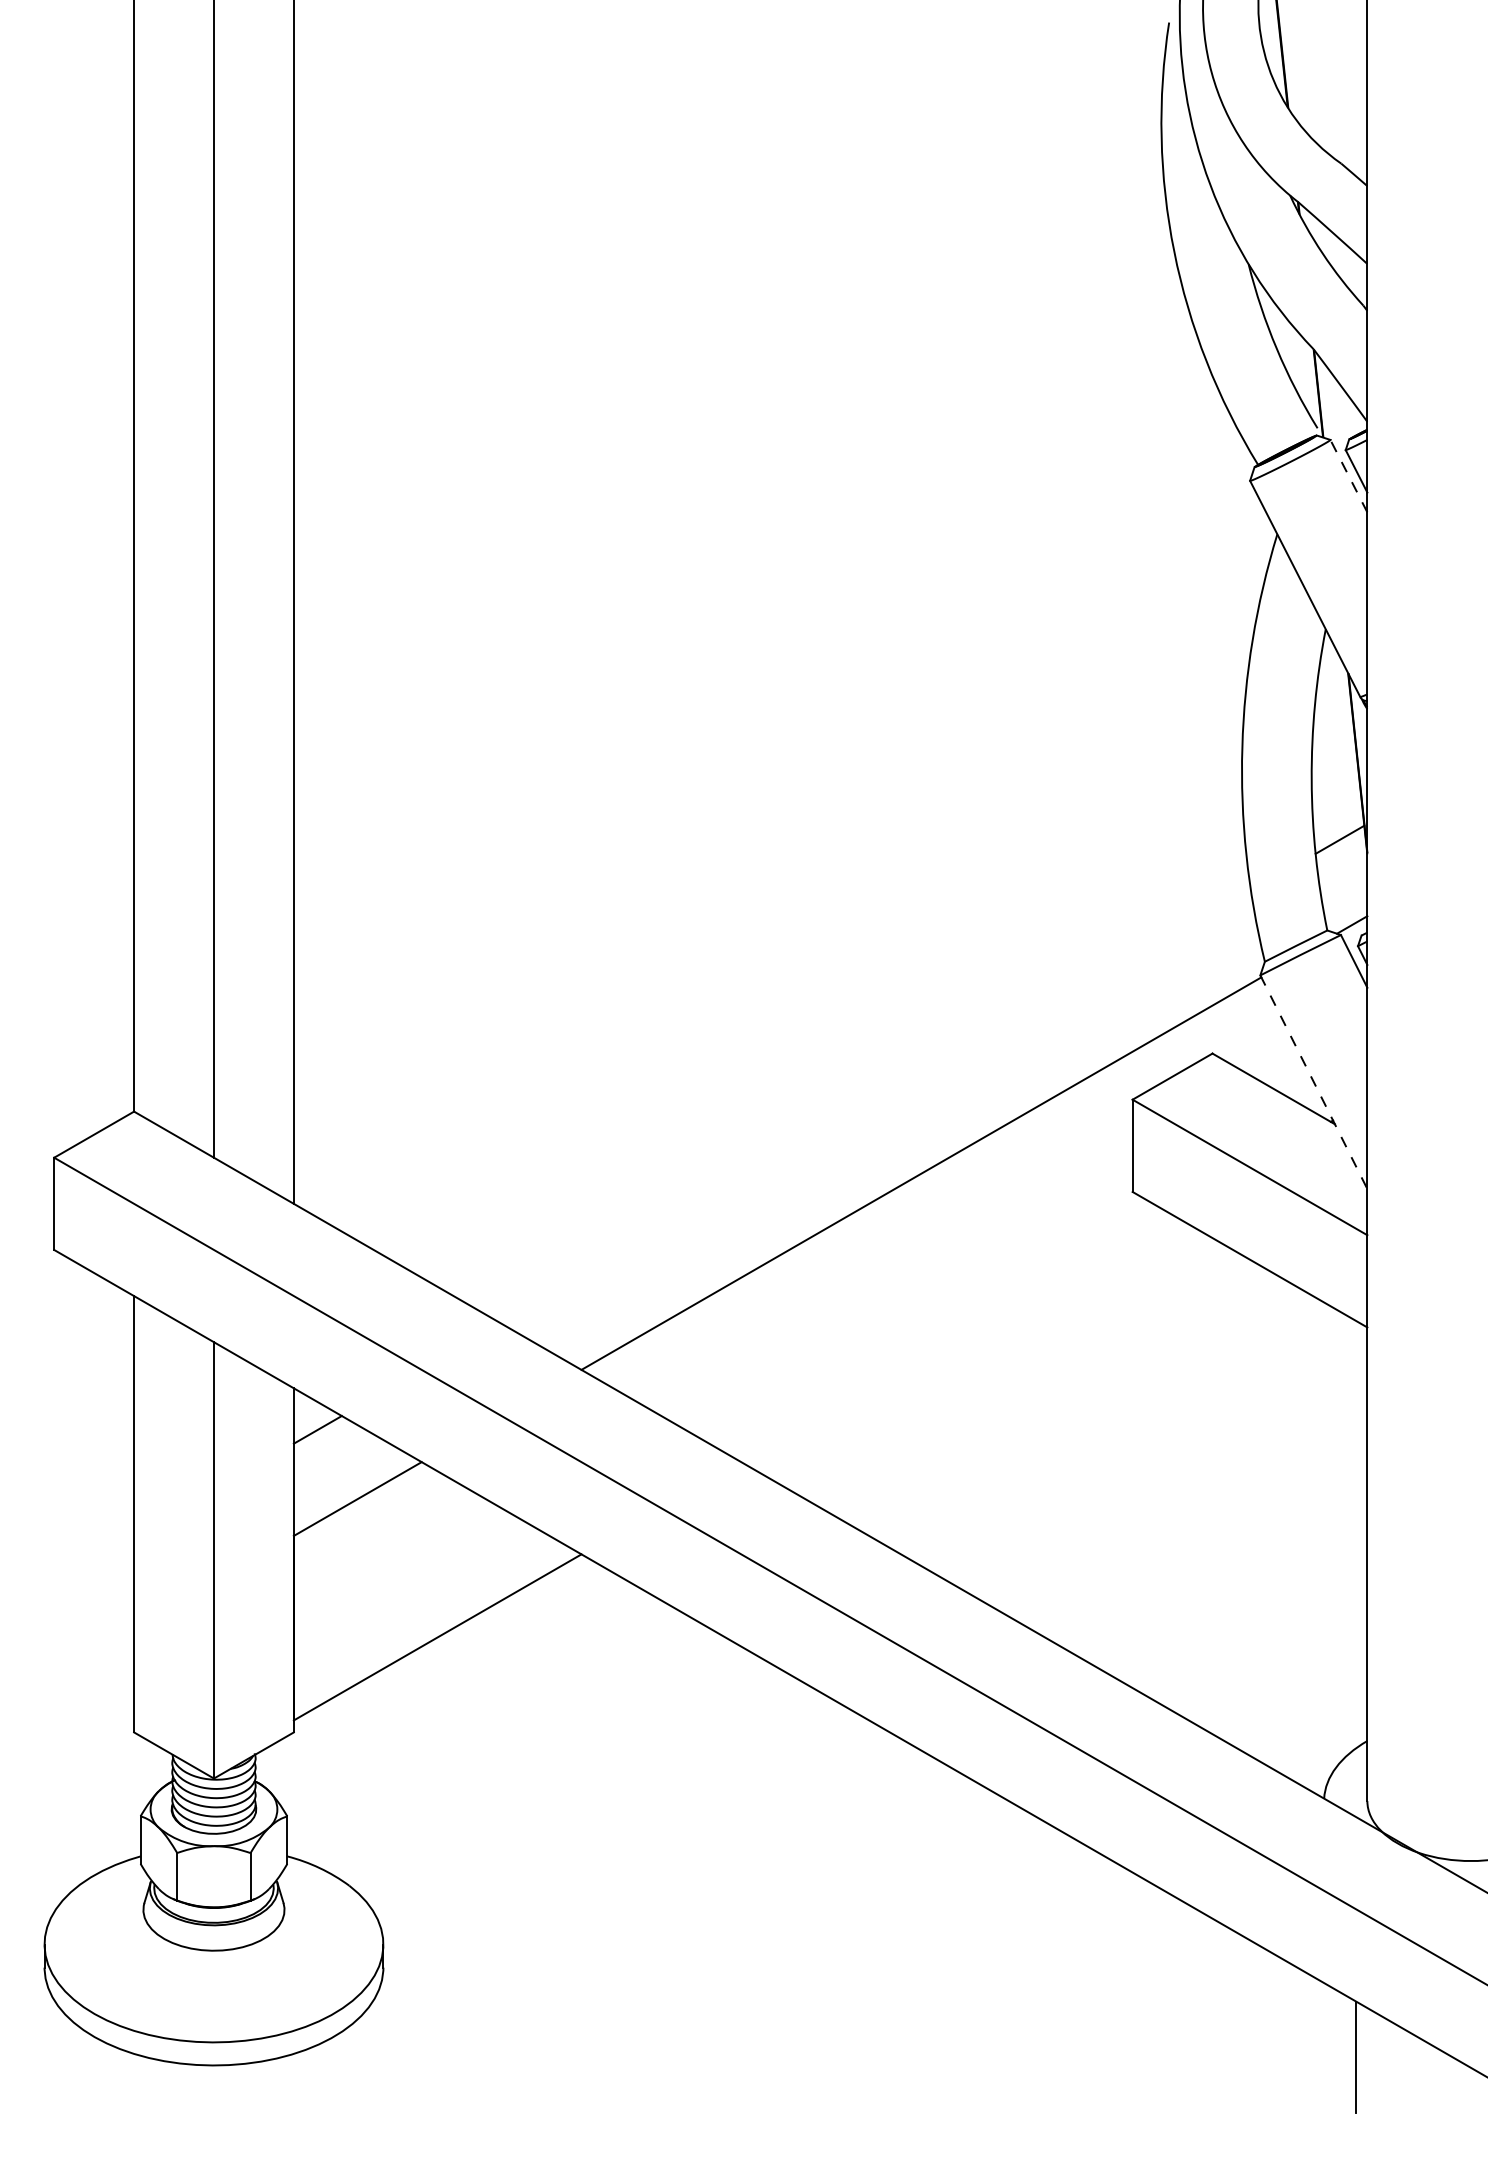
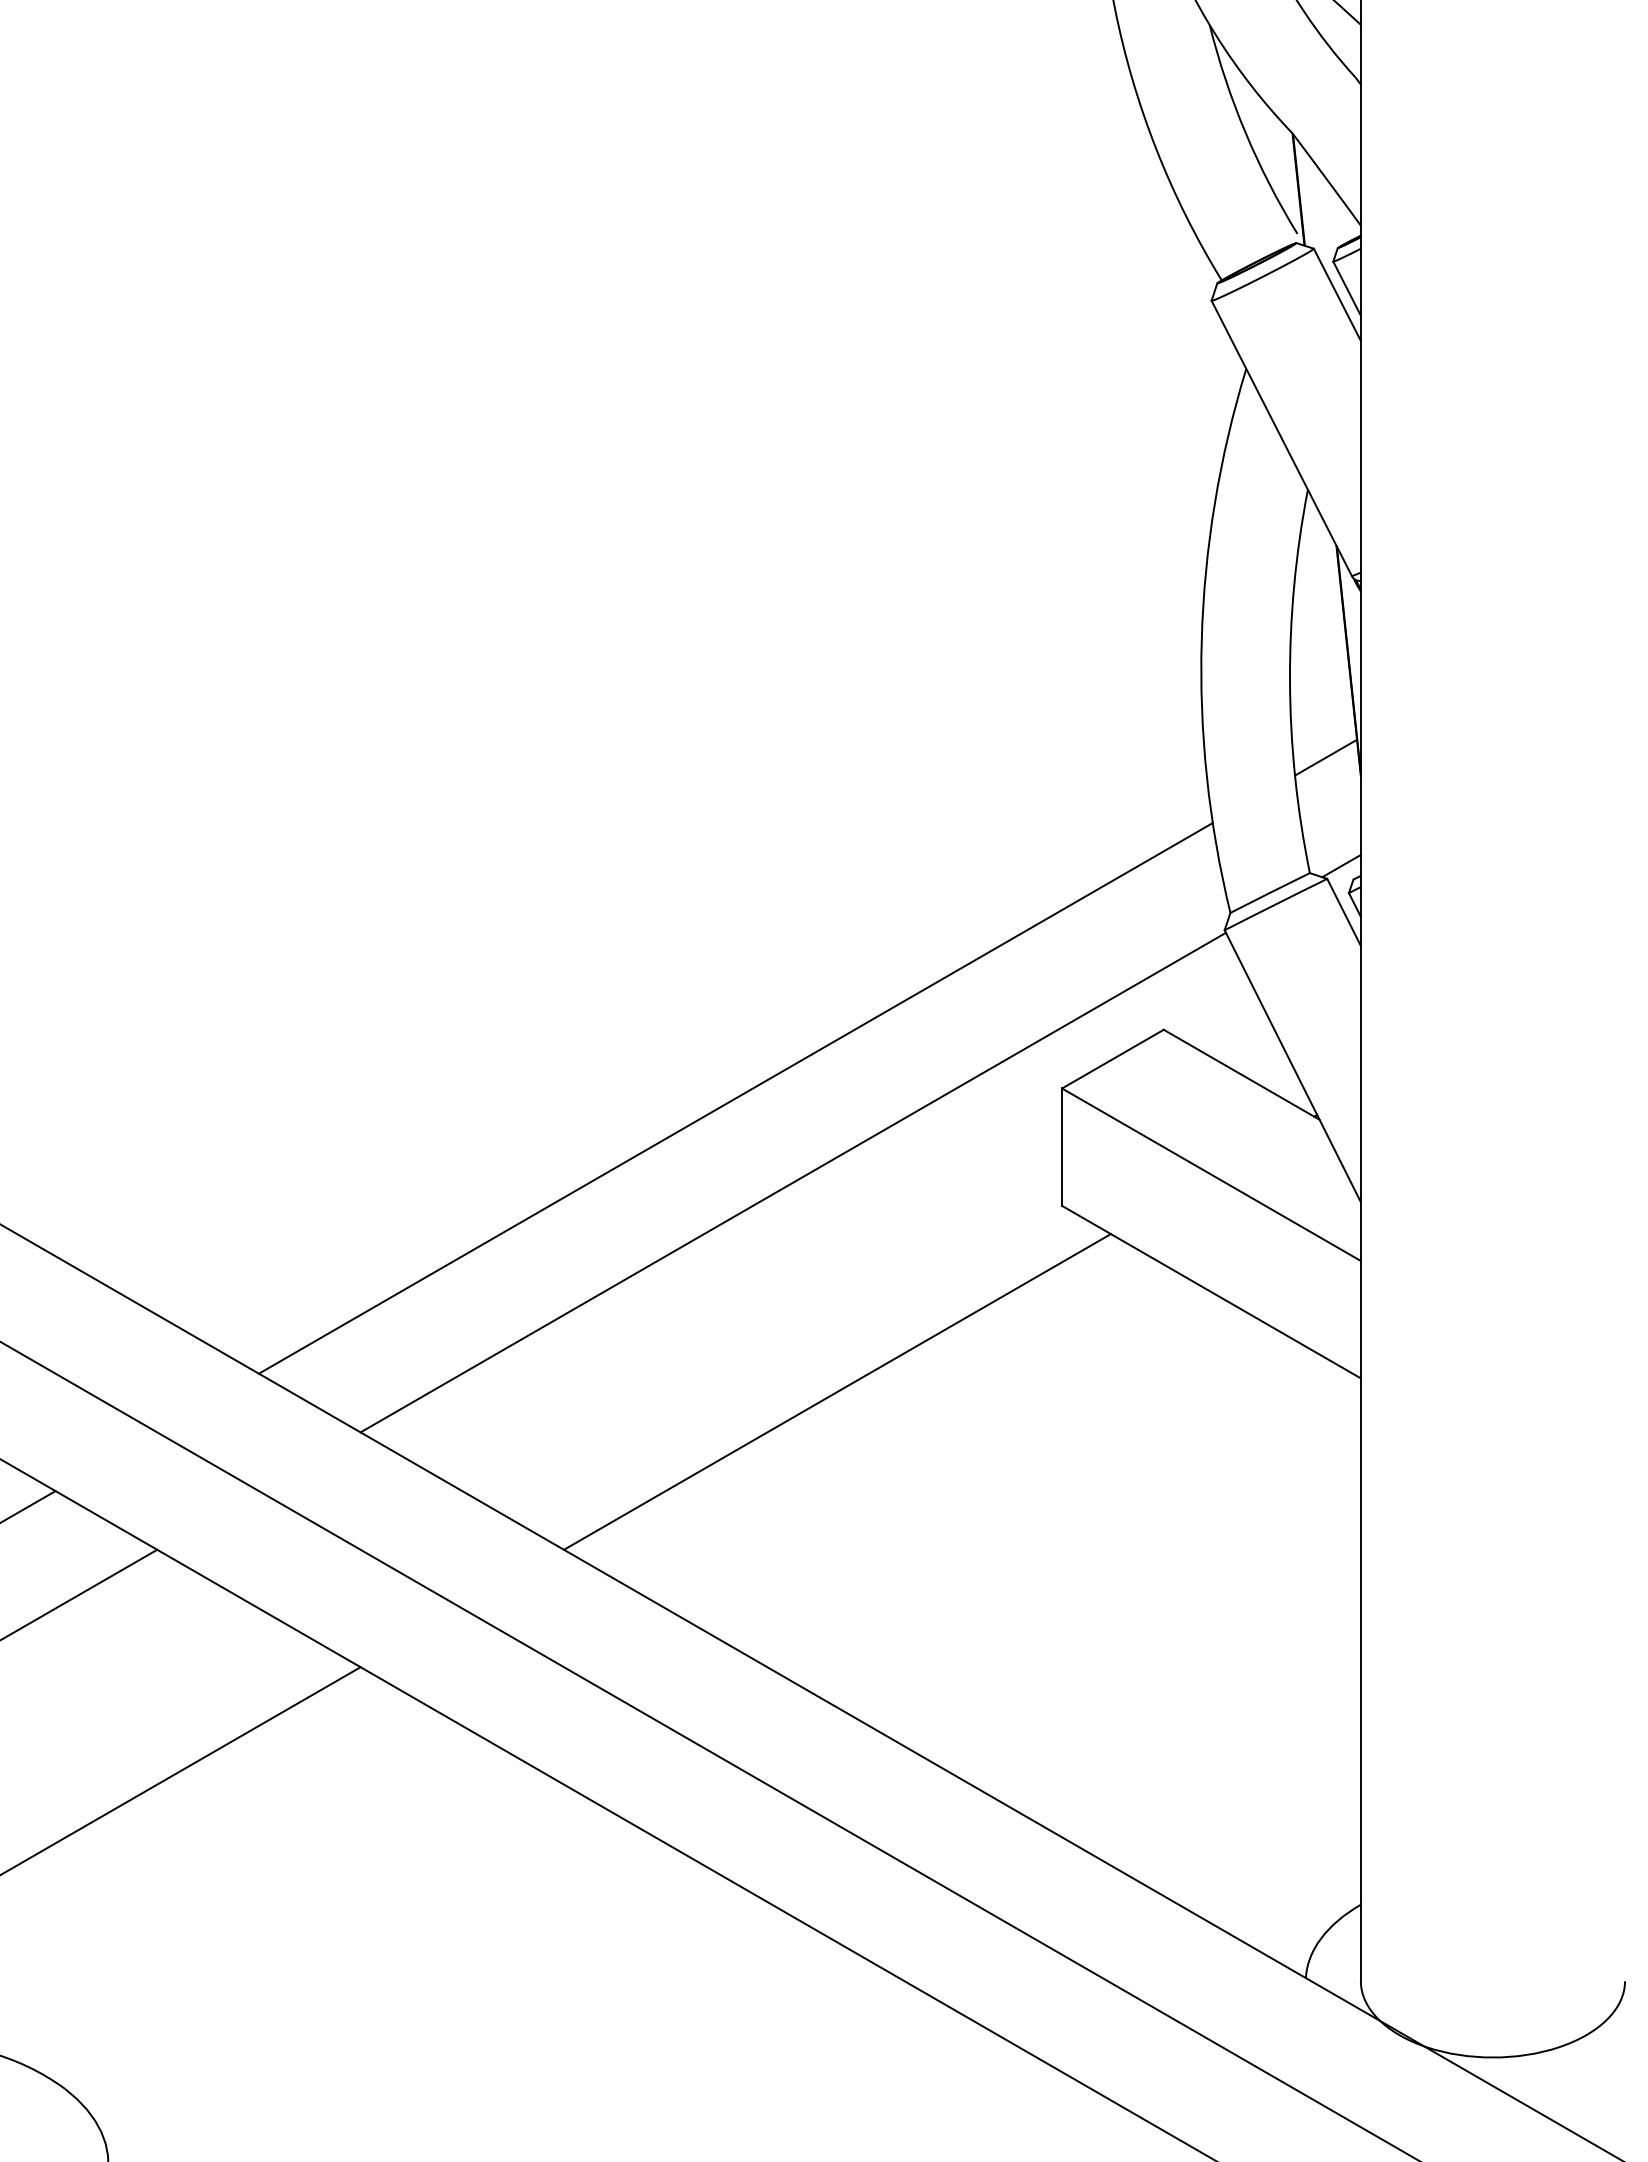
line: (1348, 476) -> (1336, 295), dashed -> solid
line: (1314, 1082) -> (1293, 1066), dashed -> solid
line: (876, 1107) -> (736, 1098), added
line: (955, 1338) -> (836, 1392), added

